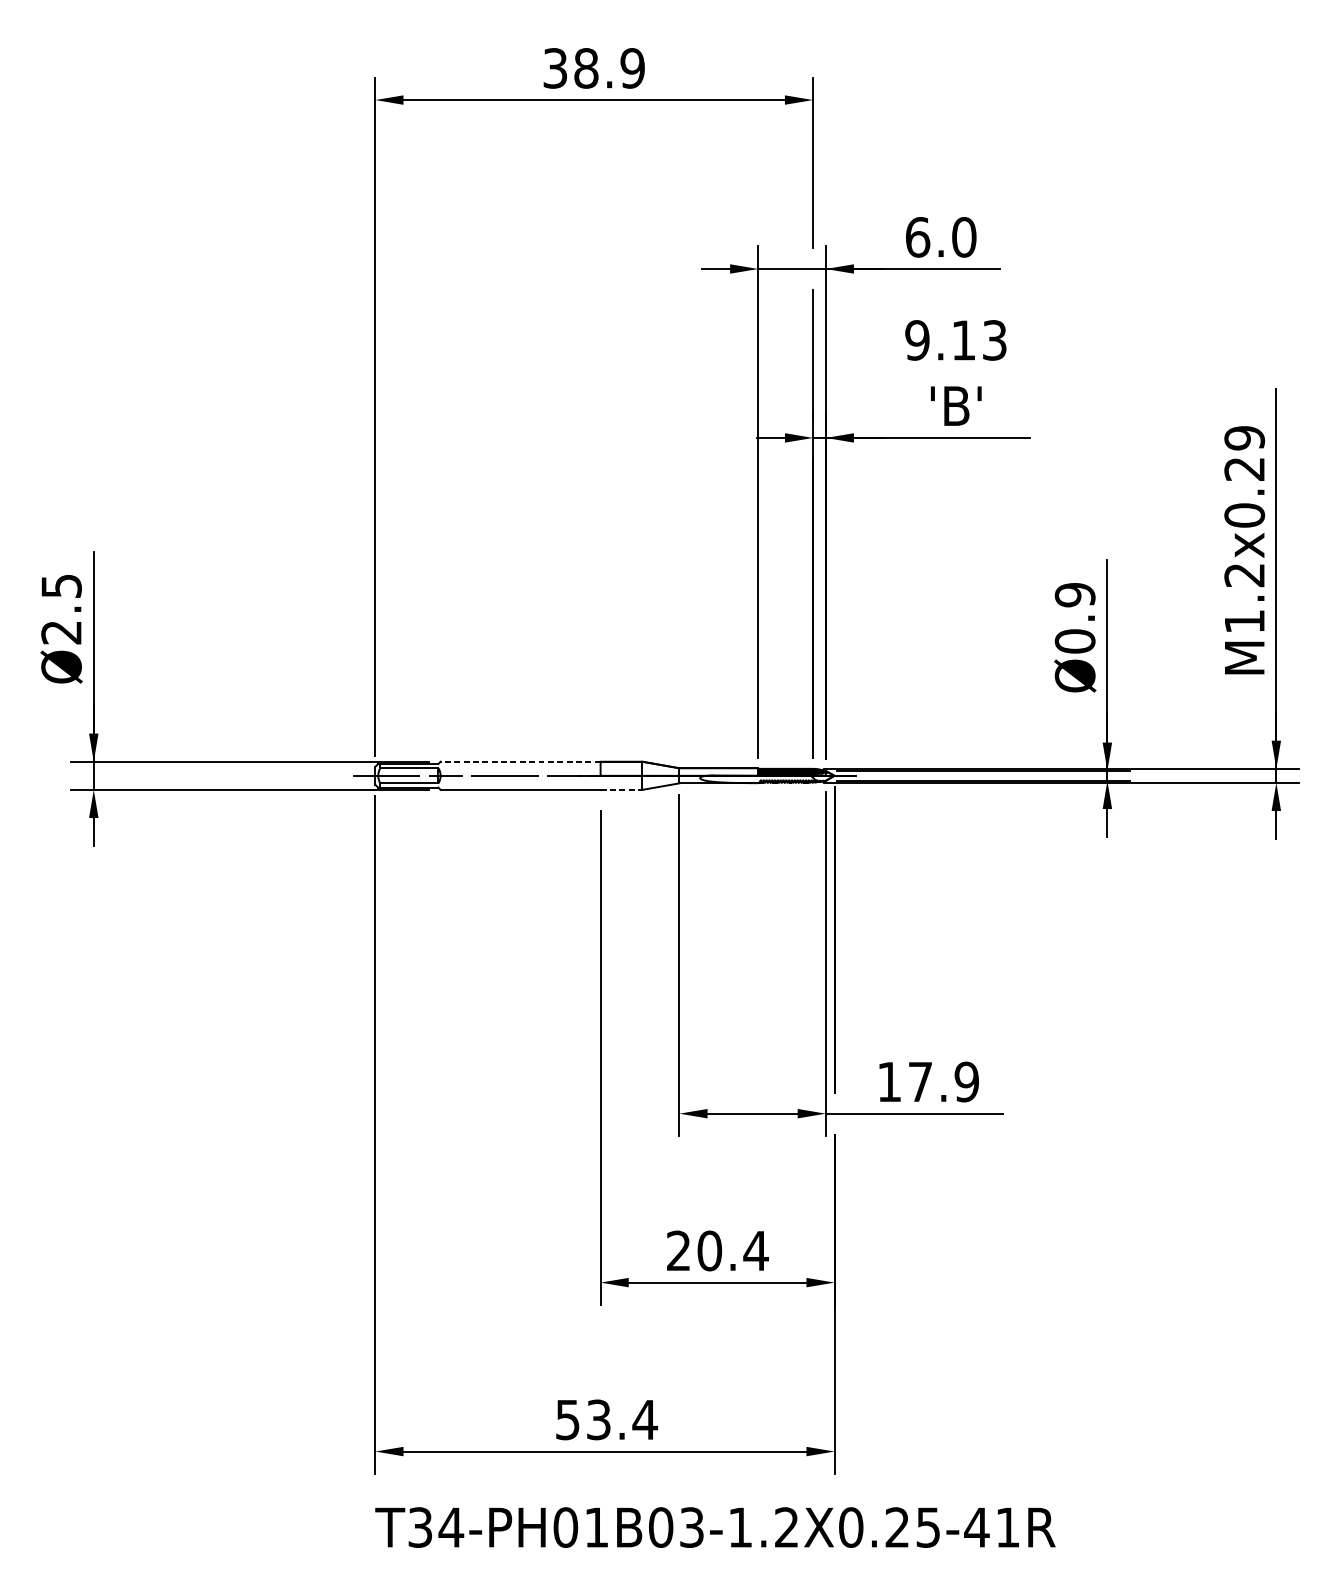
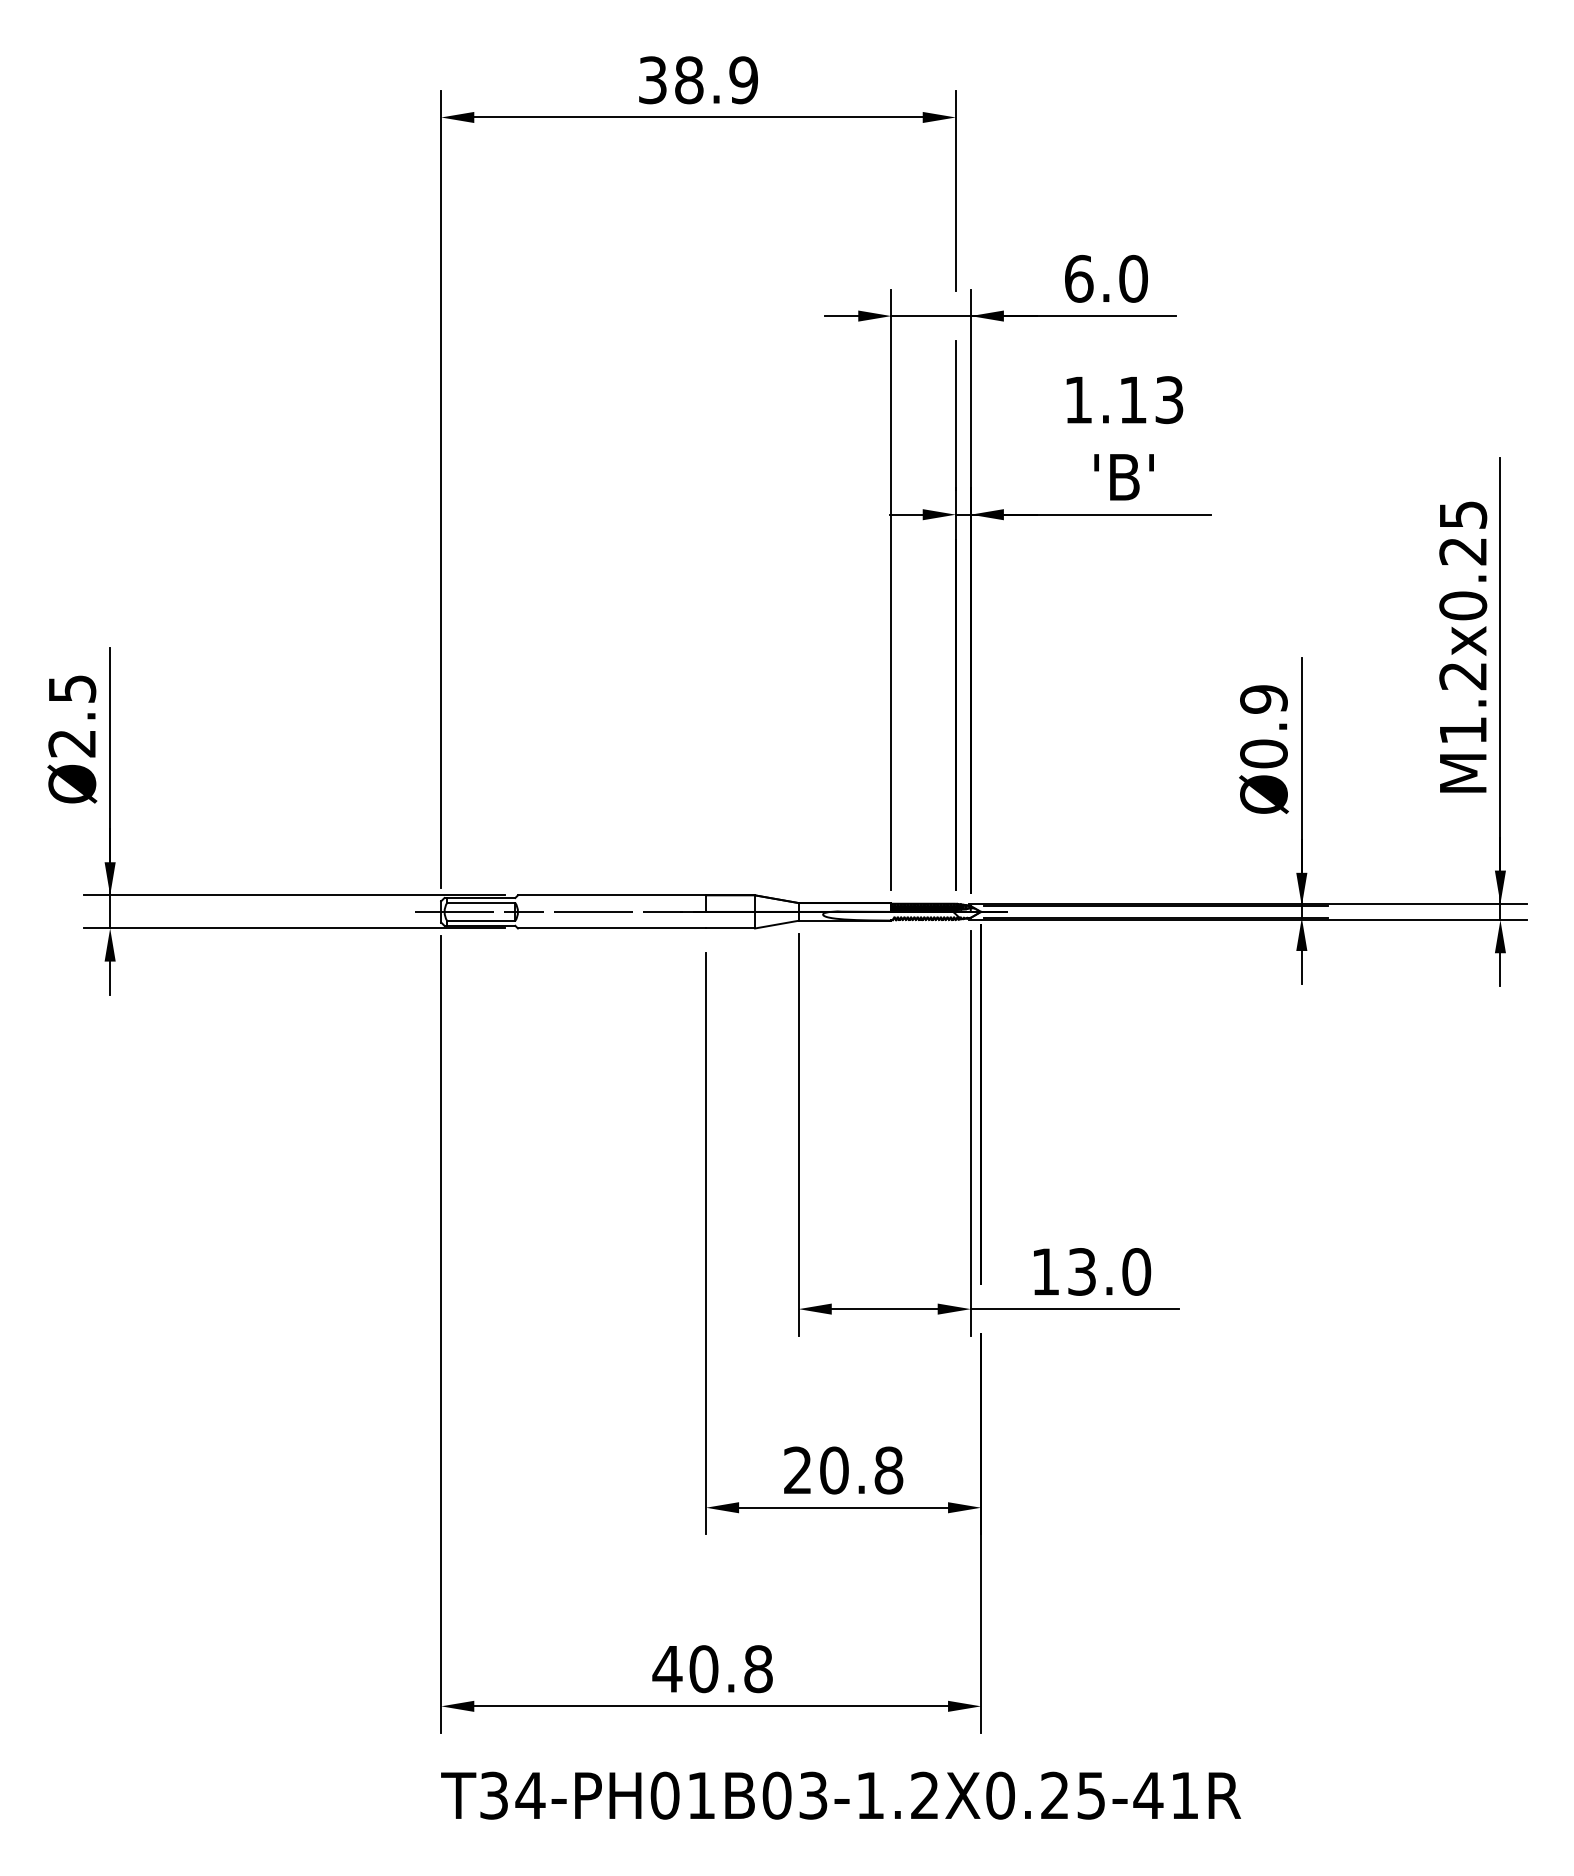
text: (917, 340) -> (1078, 400), 9.13 -> 1.13
text: (1244, 437) -> (1463, 514), M1.2x0.29 -> M1.2x0.25
line: (520, 761) -> (611, 895), dashed -> solid
line: (621, 789) -> (730, 928), dashed -> solid
text: (943, 1081) -> (1109, 1271), 17.9 -> 13.0
text: (755, 1250) -> (888, 1470), 20.4 -> 20.8
text: (606, 1420) -> (712, 1669), 53.4 -> 40.8

